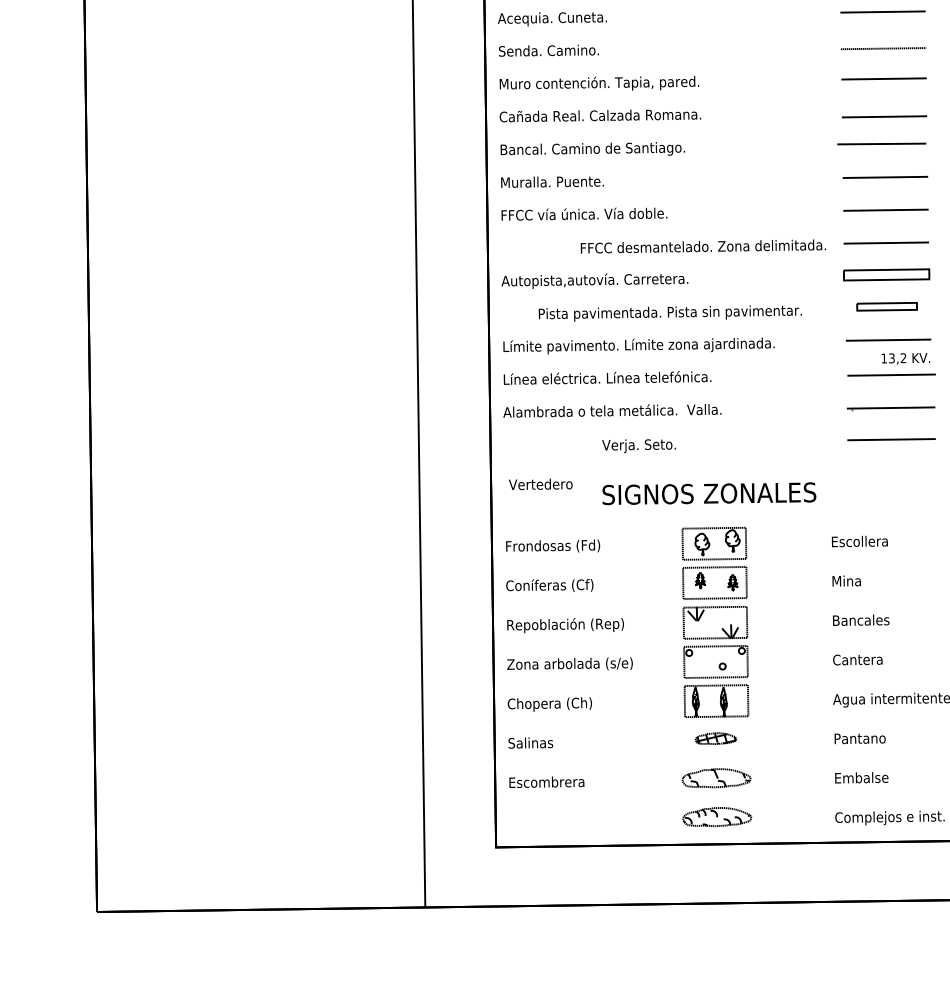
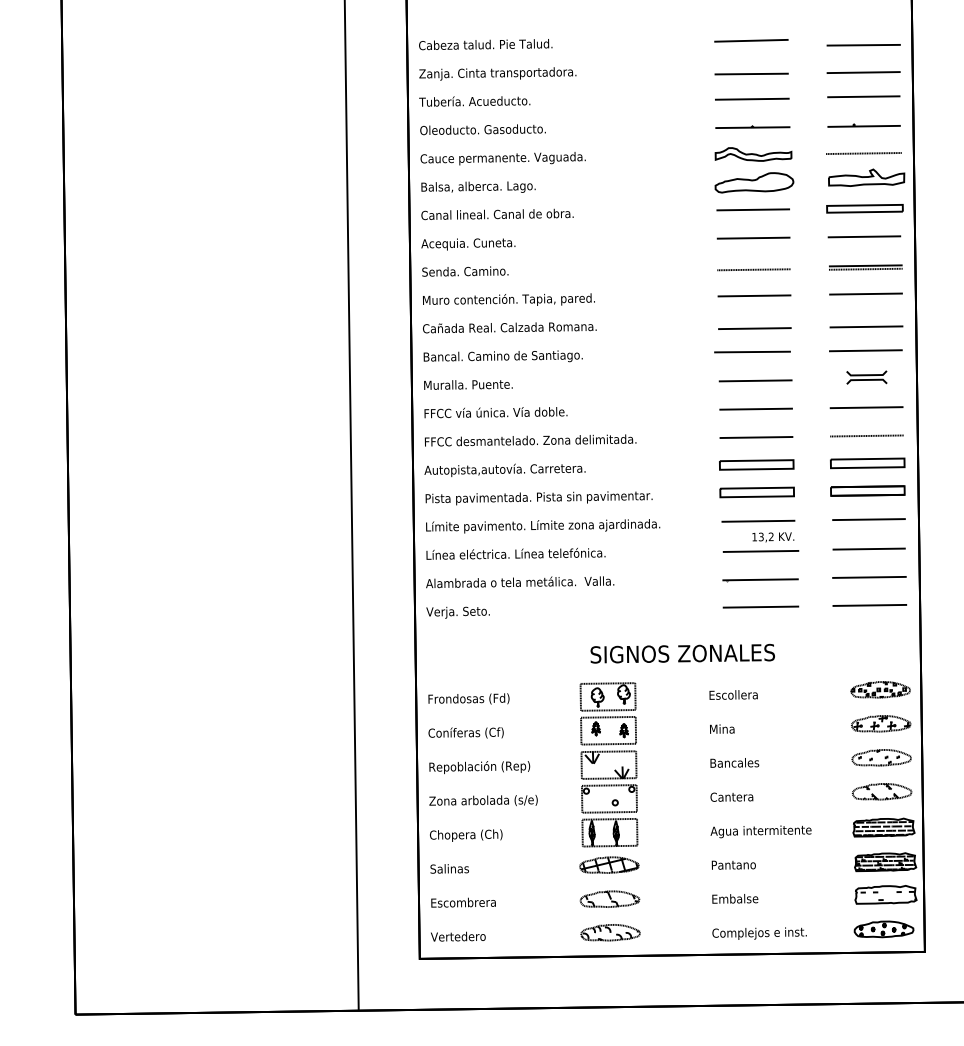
text: (703, 246) -> (530, 440), moved
part: (886, 306) -> (756, 492), size x1.43
text: (669, 313) -> (538, 498), moved
text: (638, 445) -> (457, 612), moved
text: (540, 484) -> (458, 936), moved
text: (709, 493) -> (682, 653), moved
part: (715, 737) -> (609, 864), size x1.67

